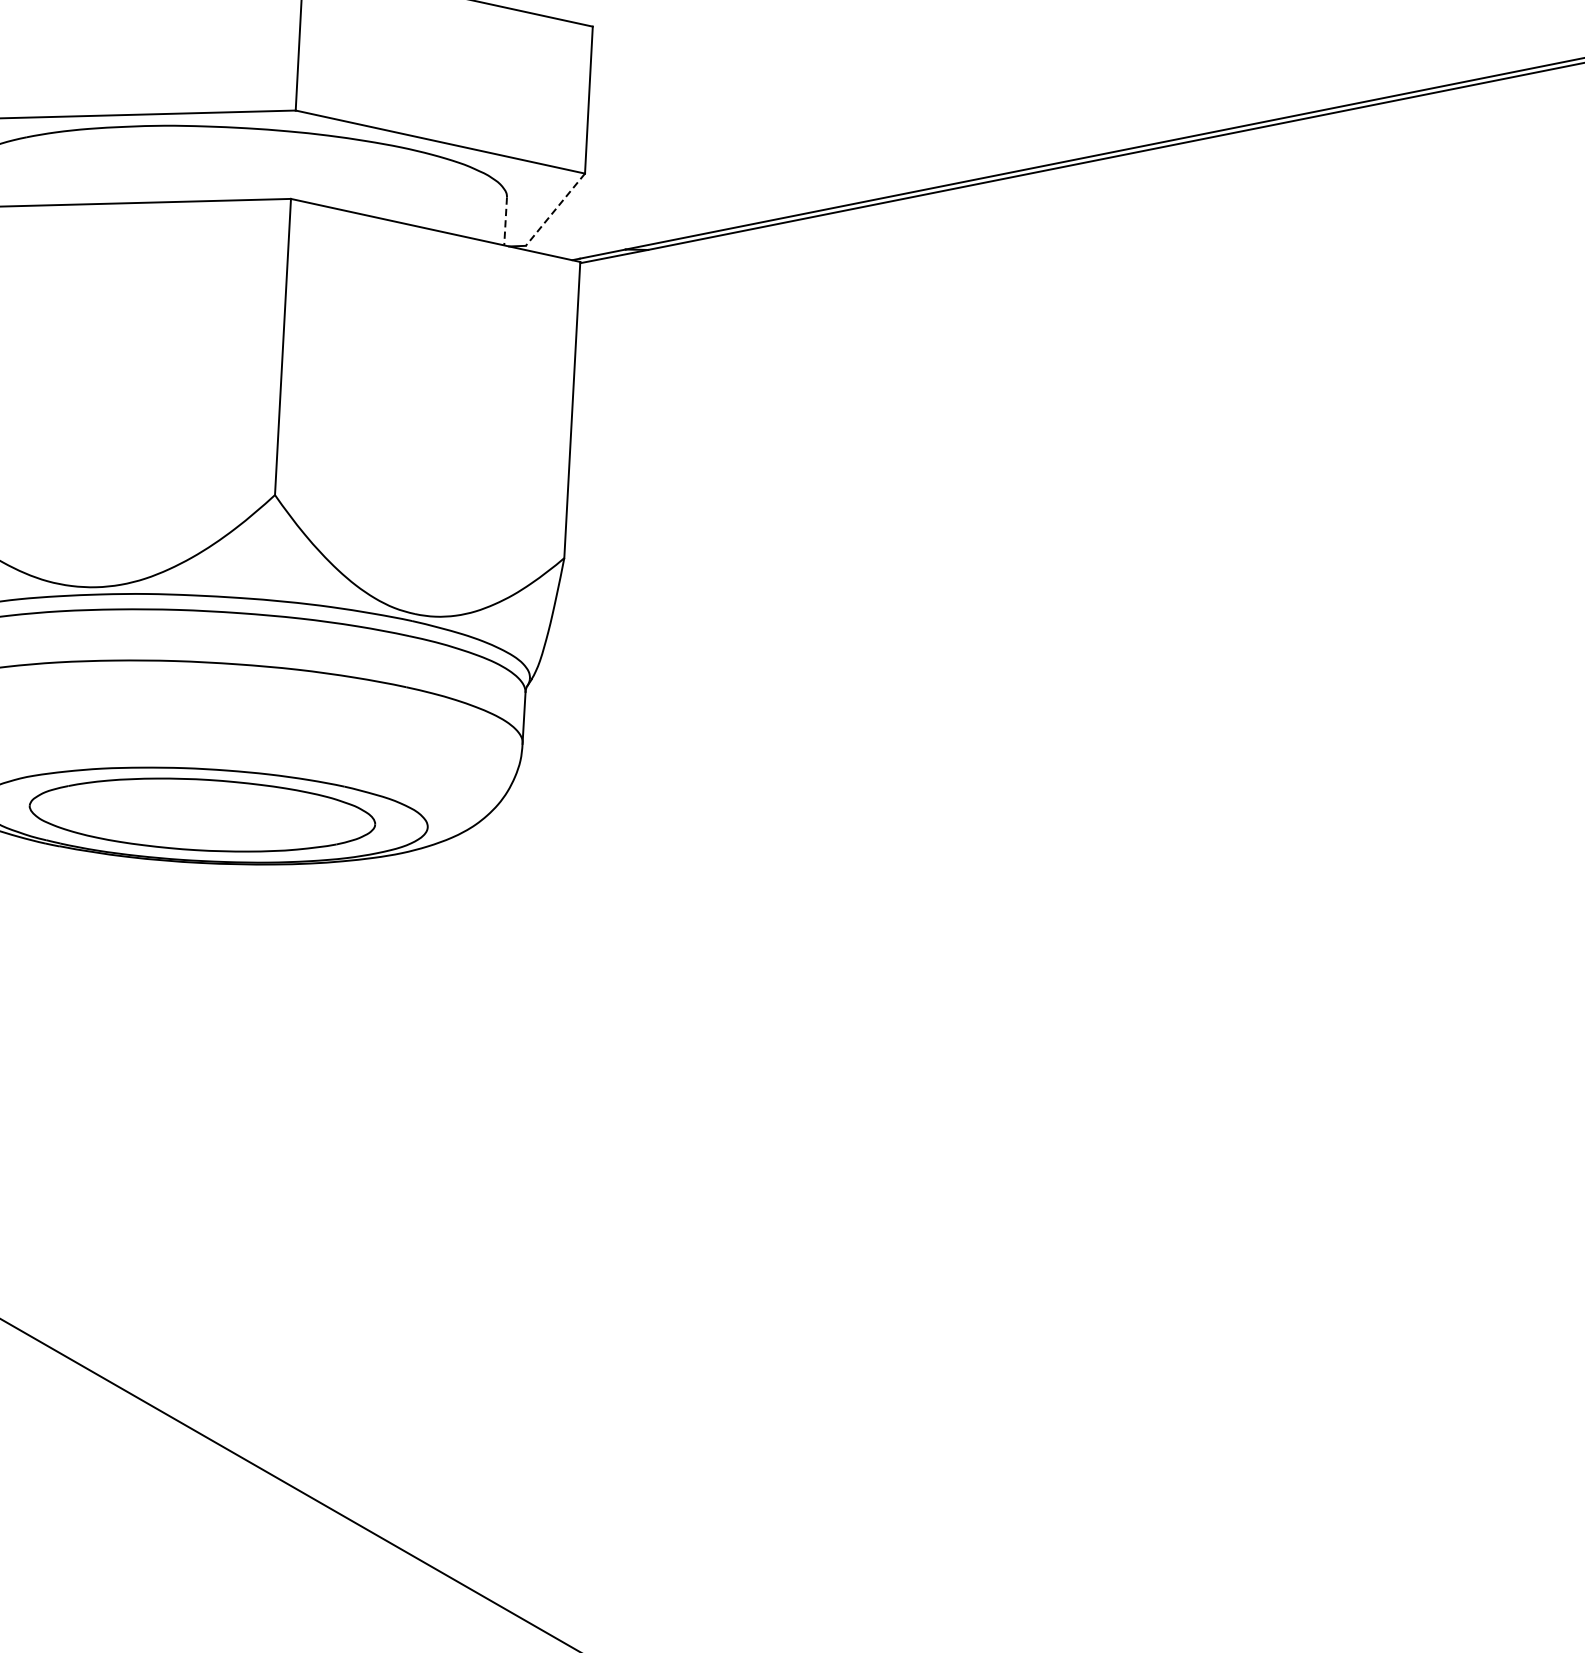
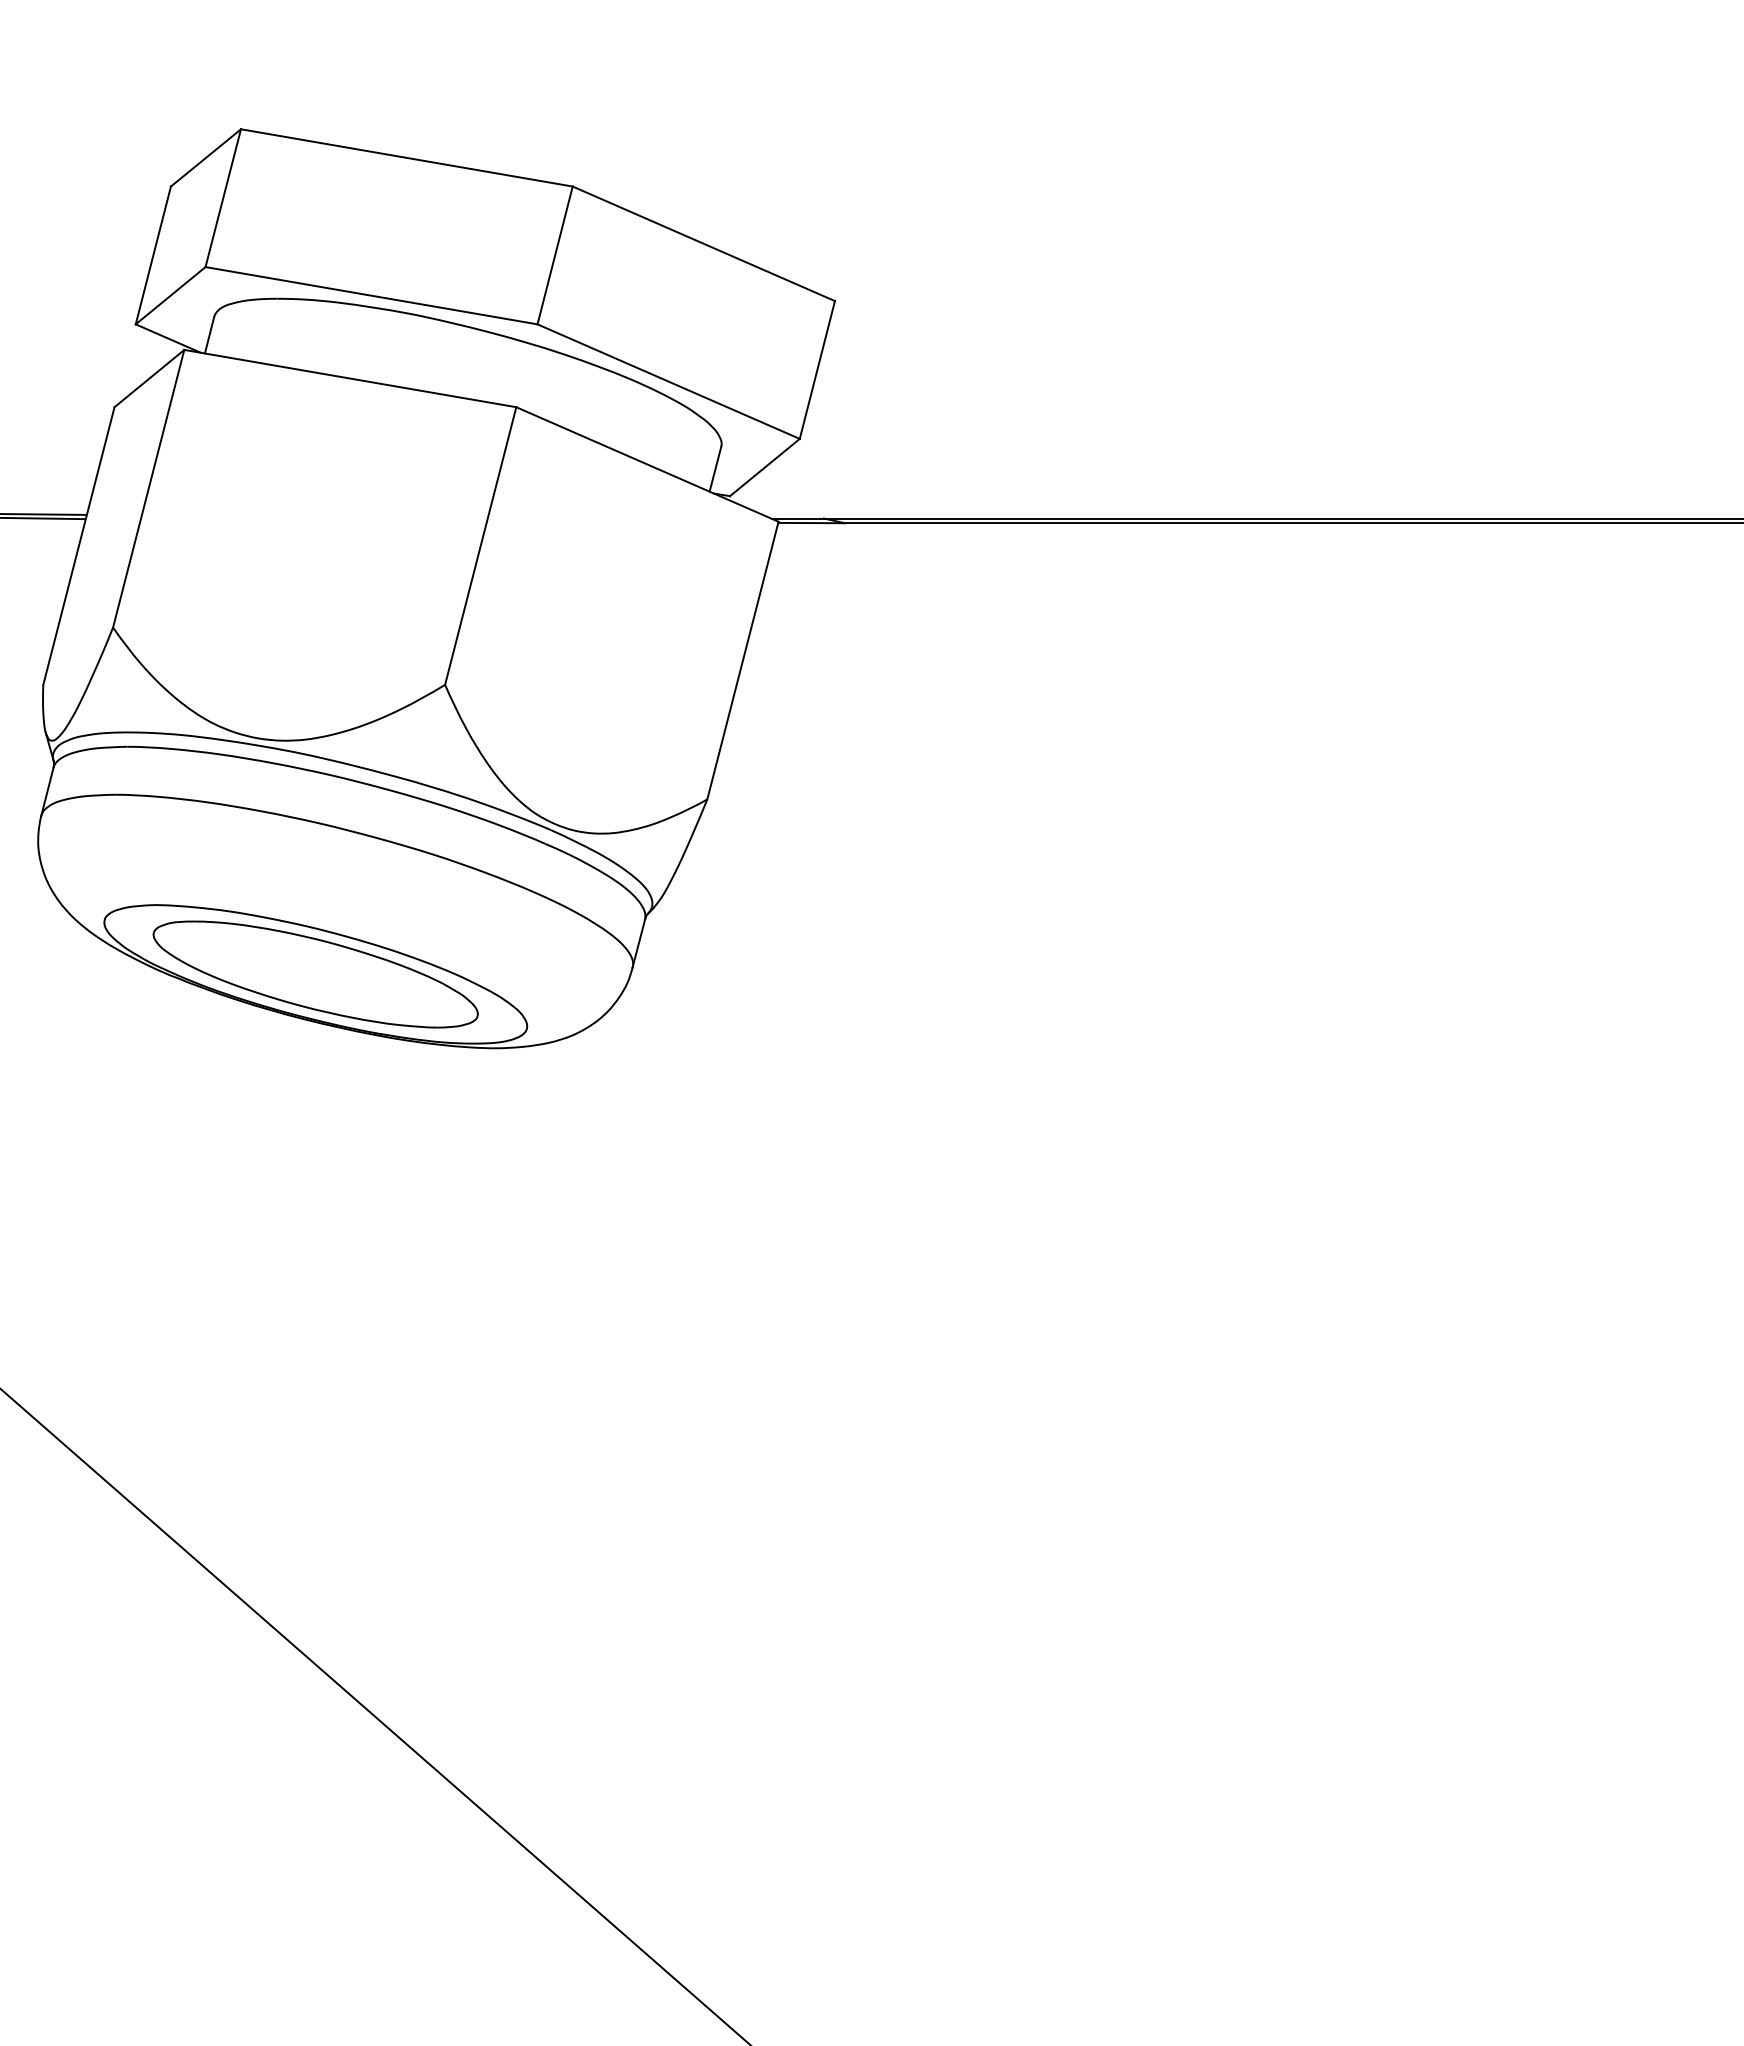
line: (555, 209) -> (764, 467), dashed -> solid
line: (505, 221) -> (715, 469), dashed -> solid

